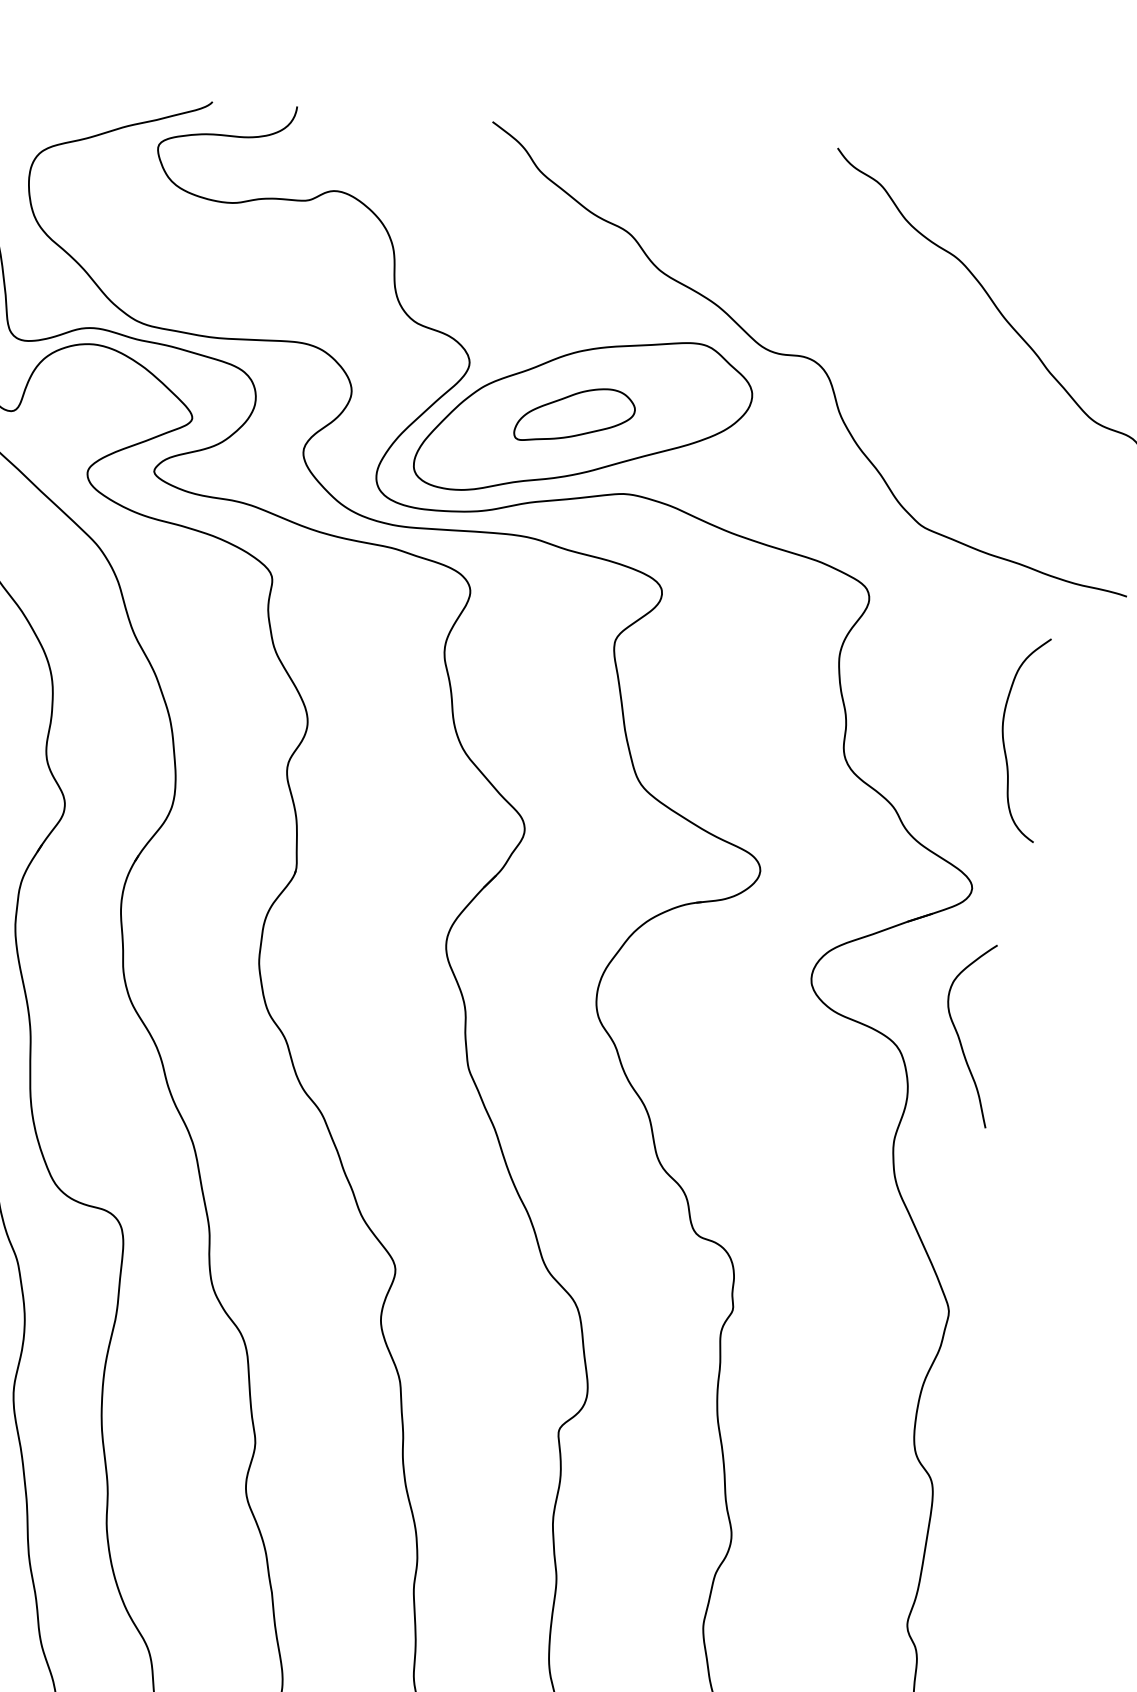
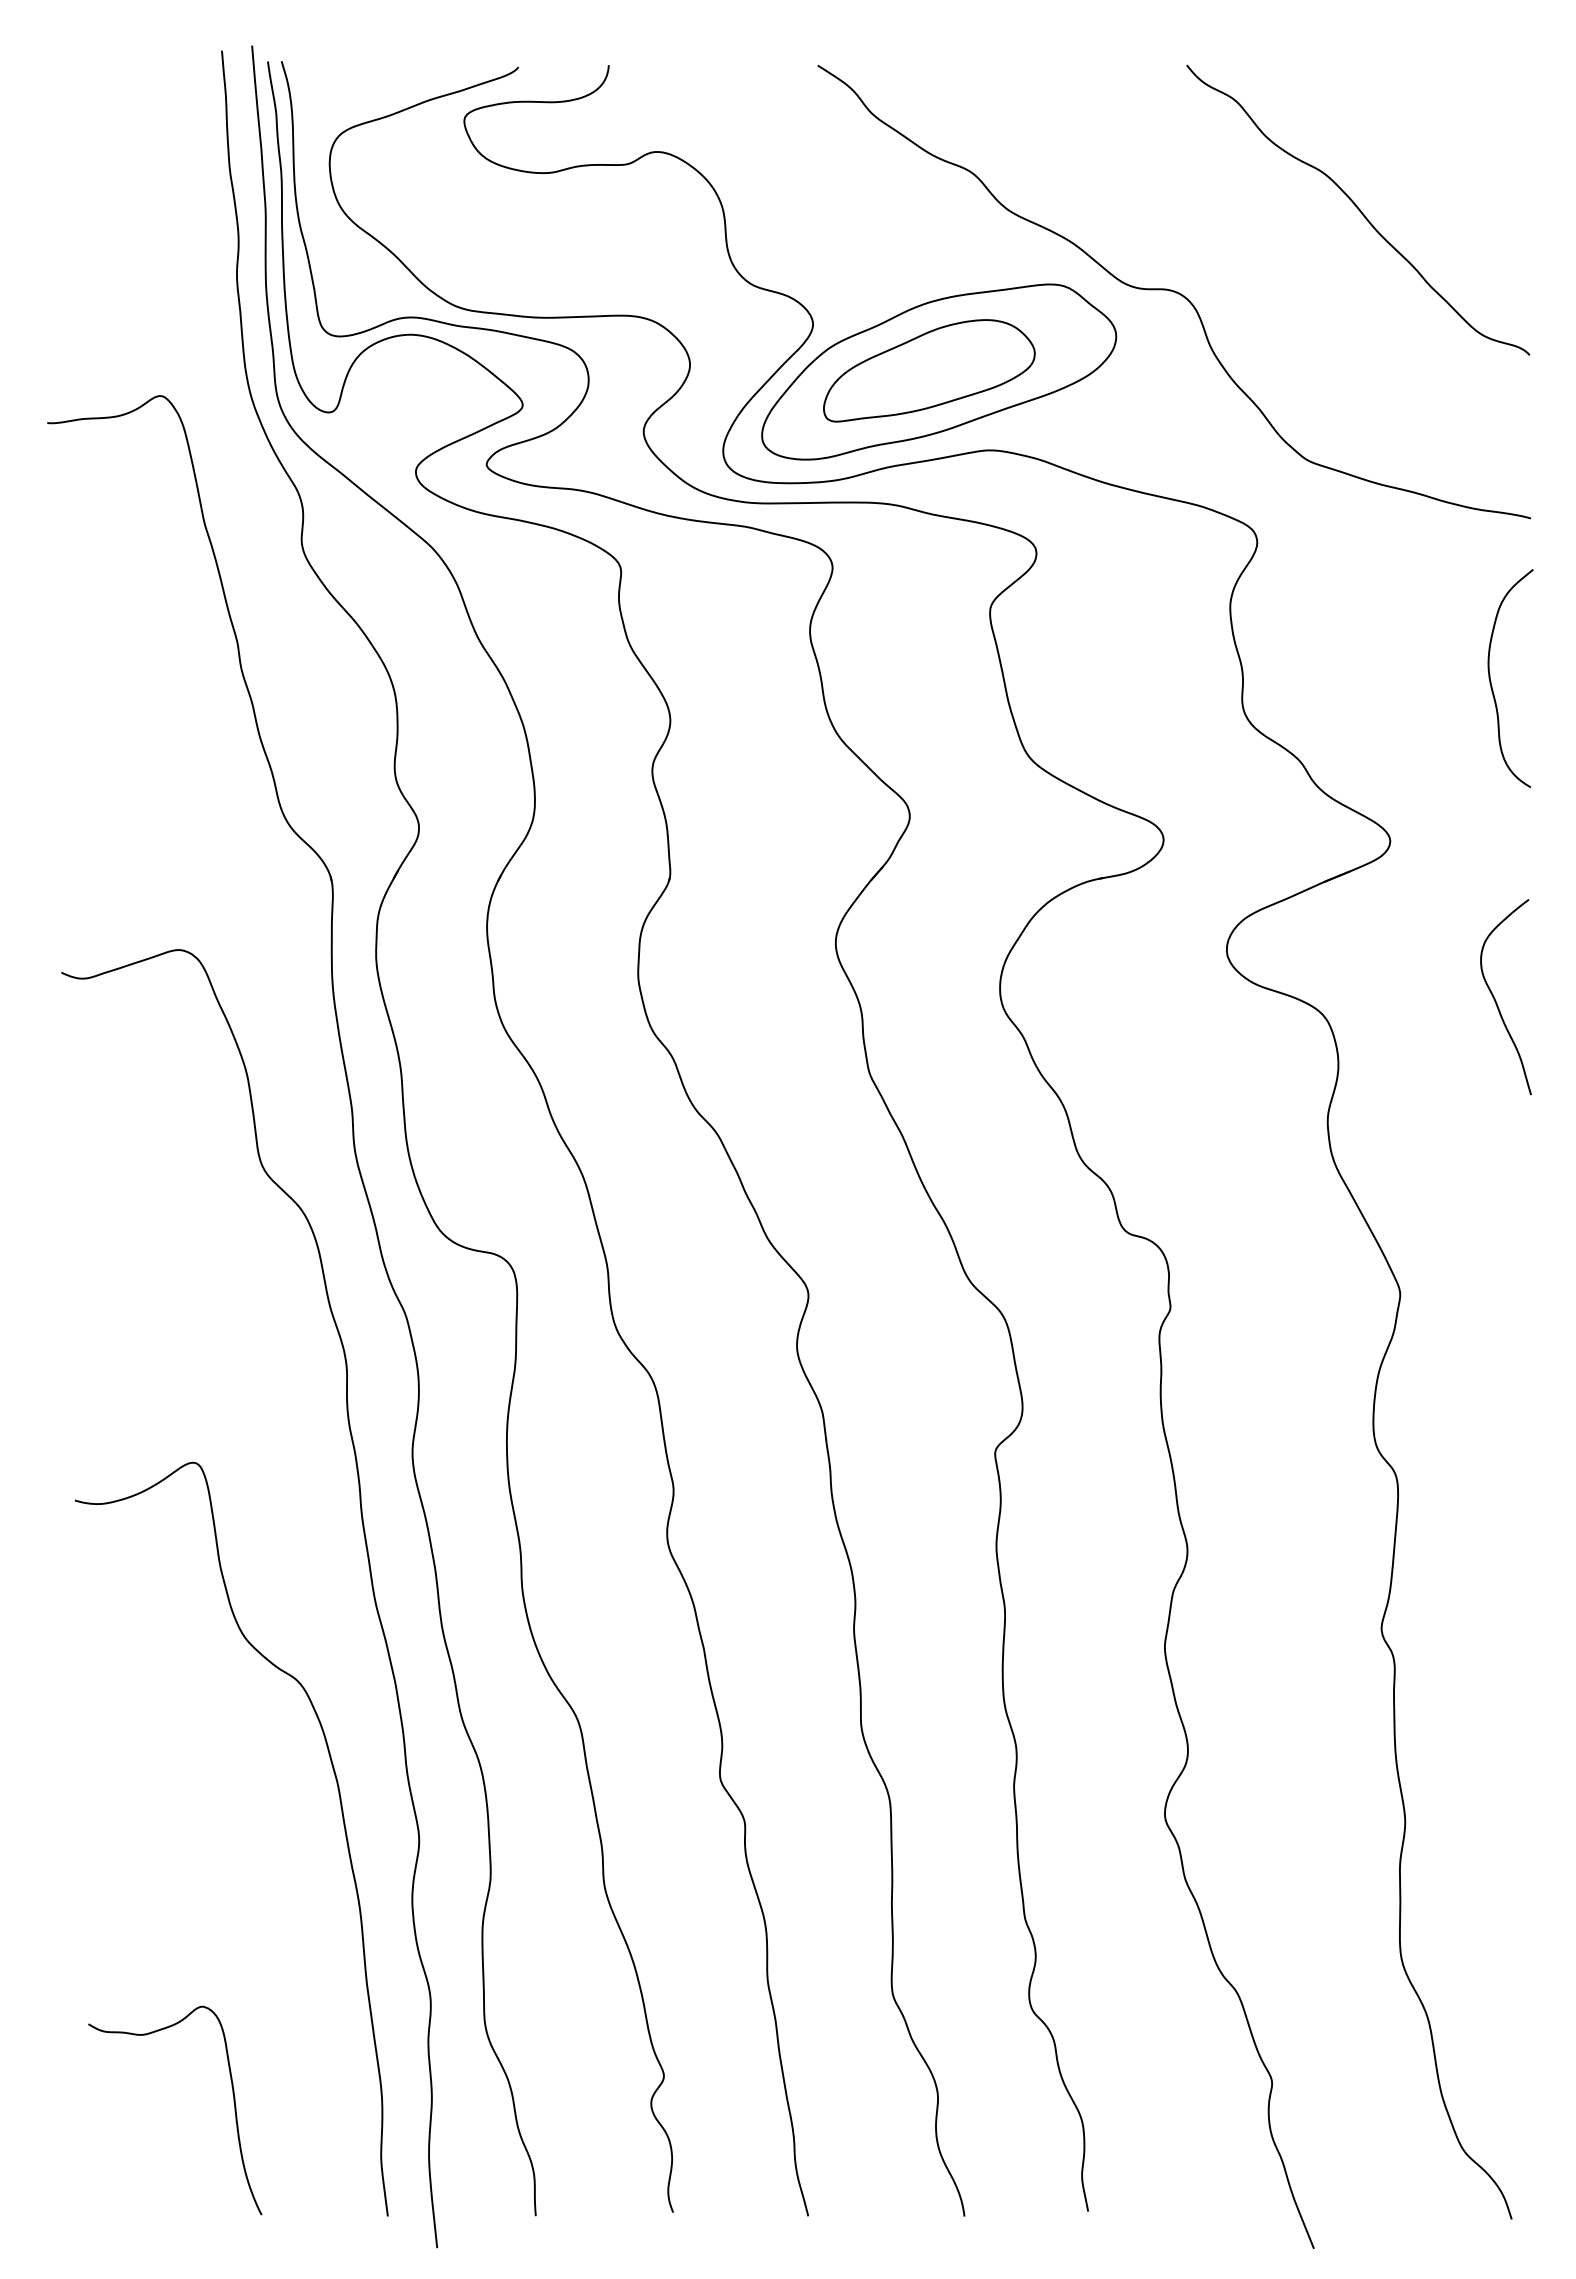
part: (575, 415) -> (929, 370), size x1.67
curve: (1004, 740) -> (1491, 681), moved
curve: (959, 1037) -> (1496, 1000), moved

